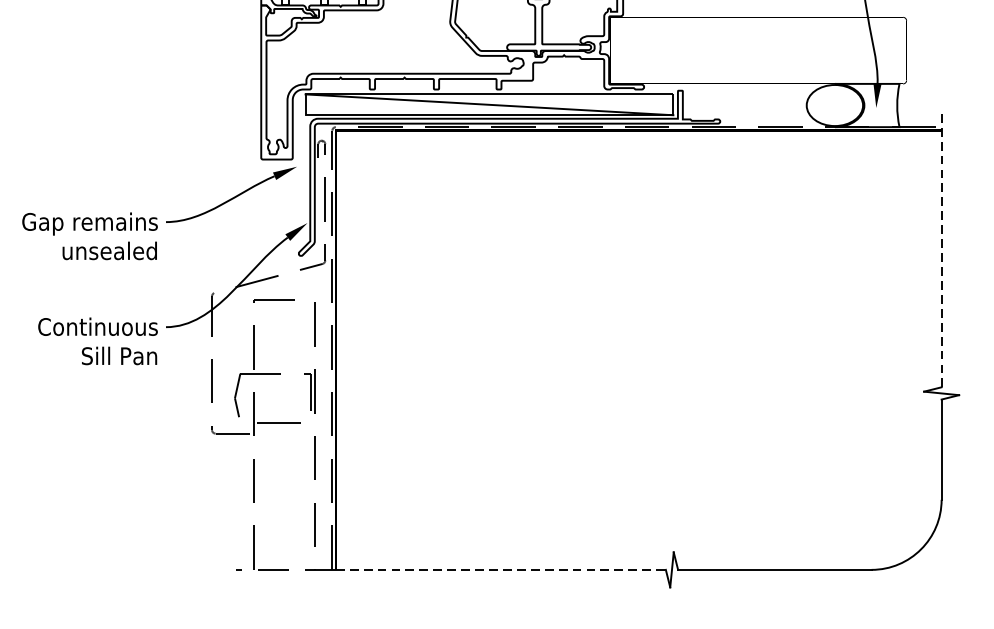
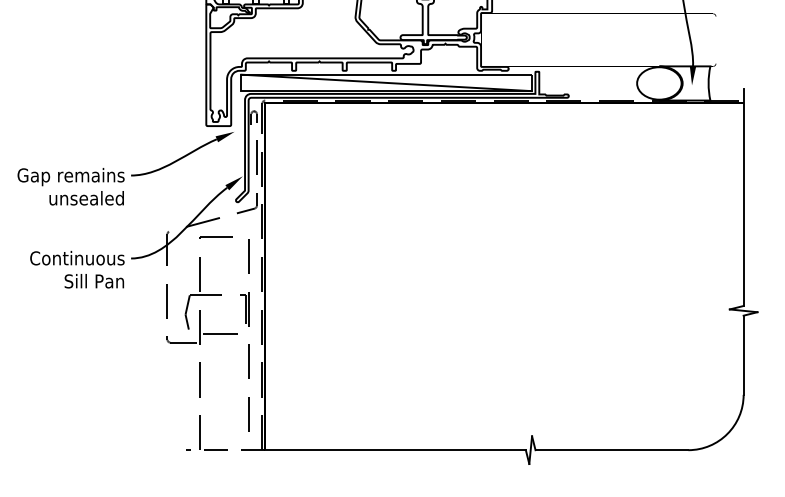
line: (941, 249) -> (743, 197), dashed -> solid
line: (502, 570) -> (396, 450), dashed -> solid

